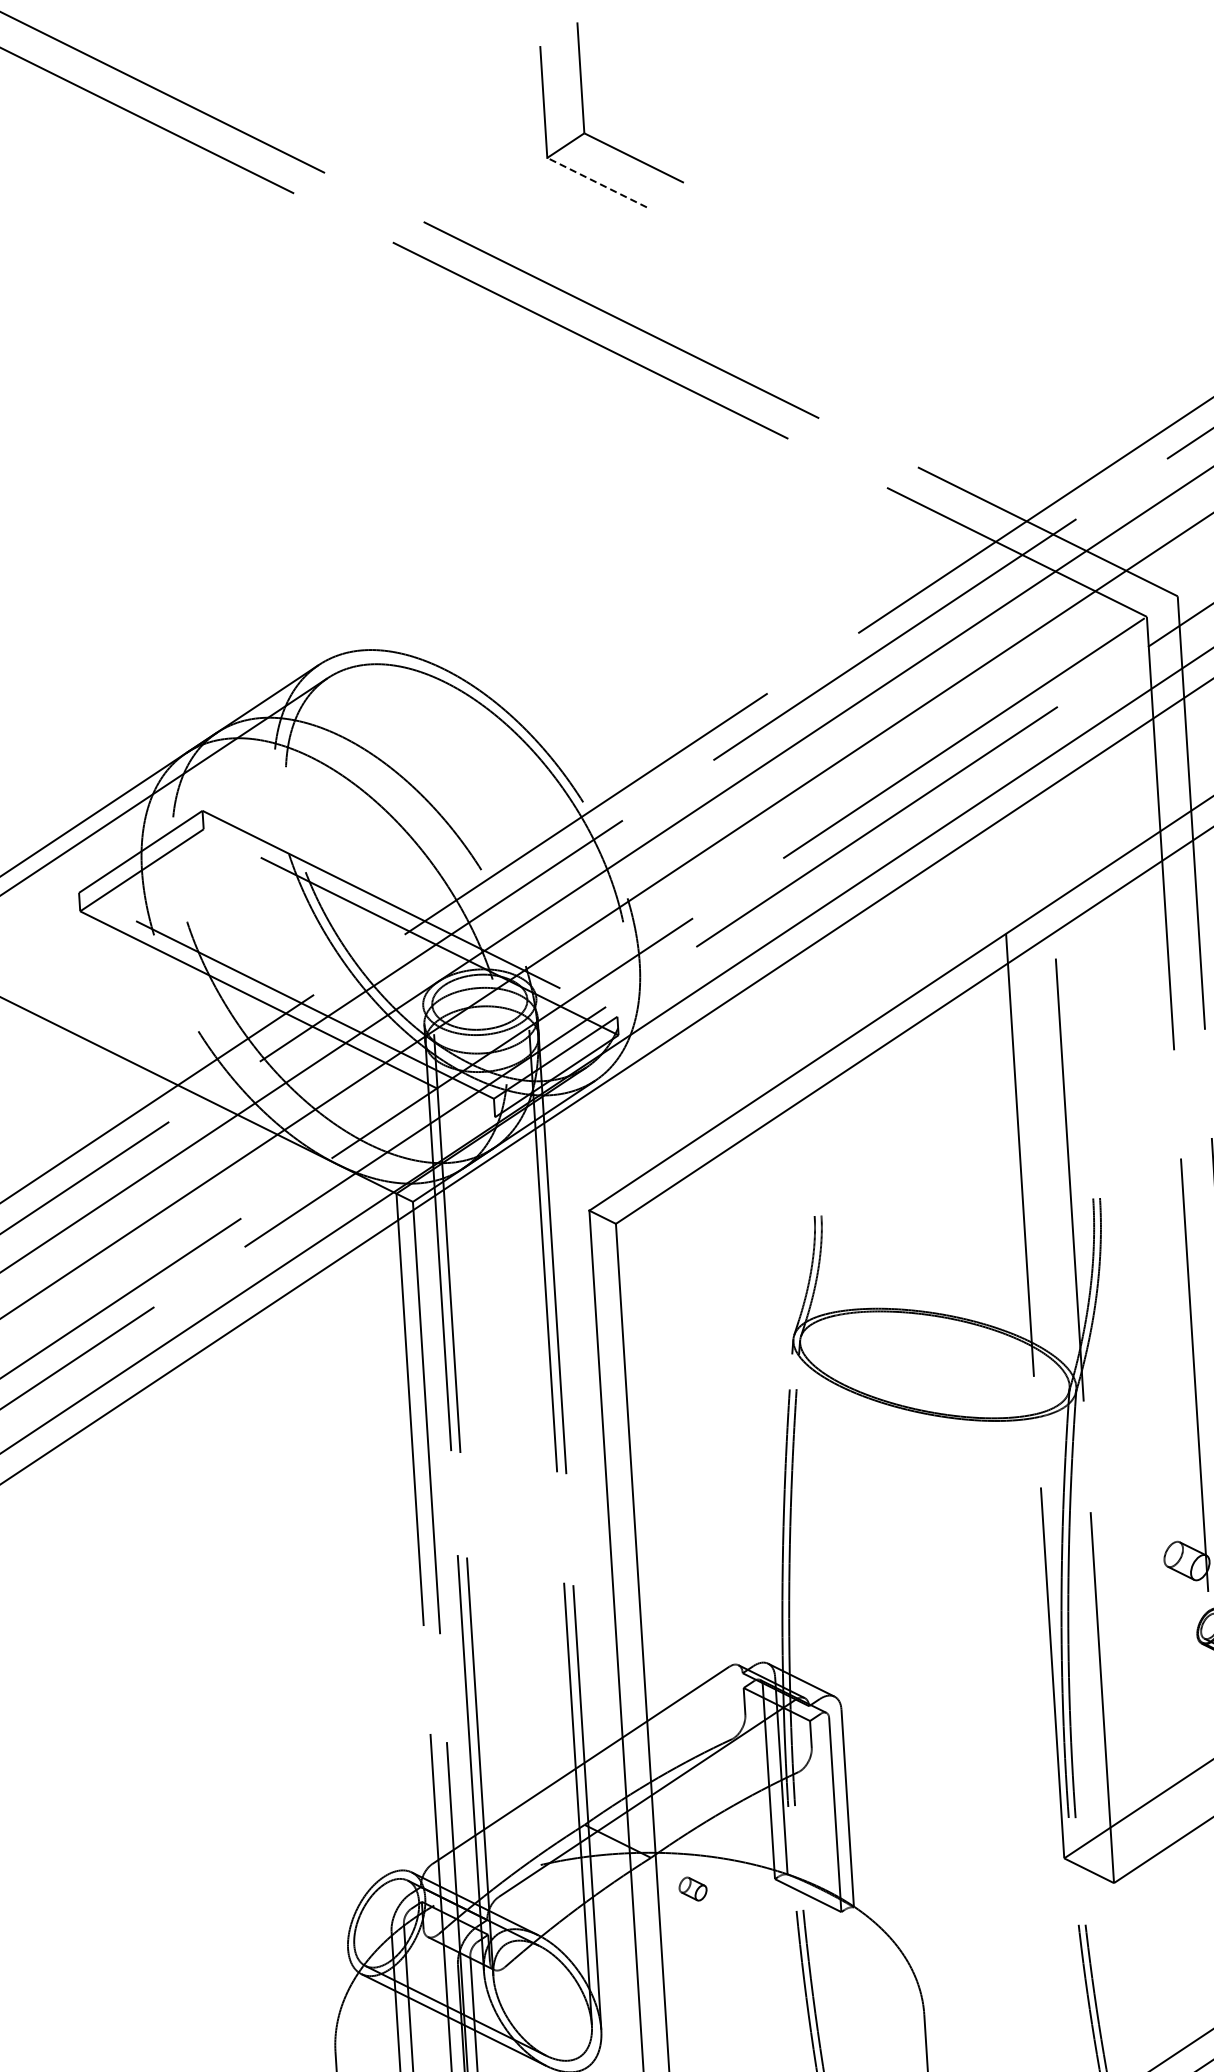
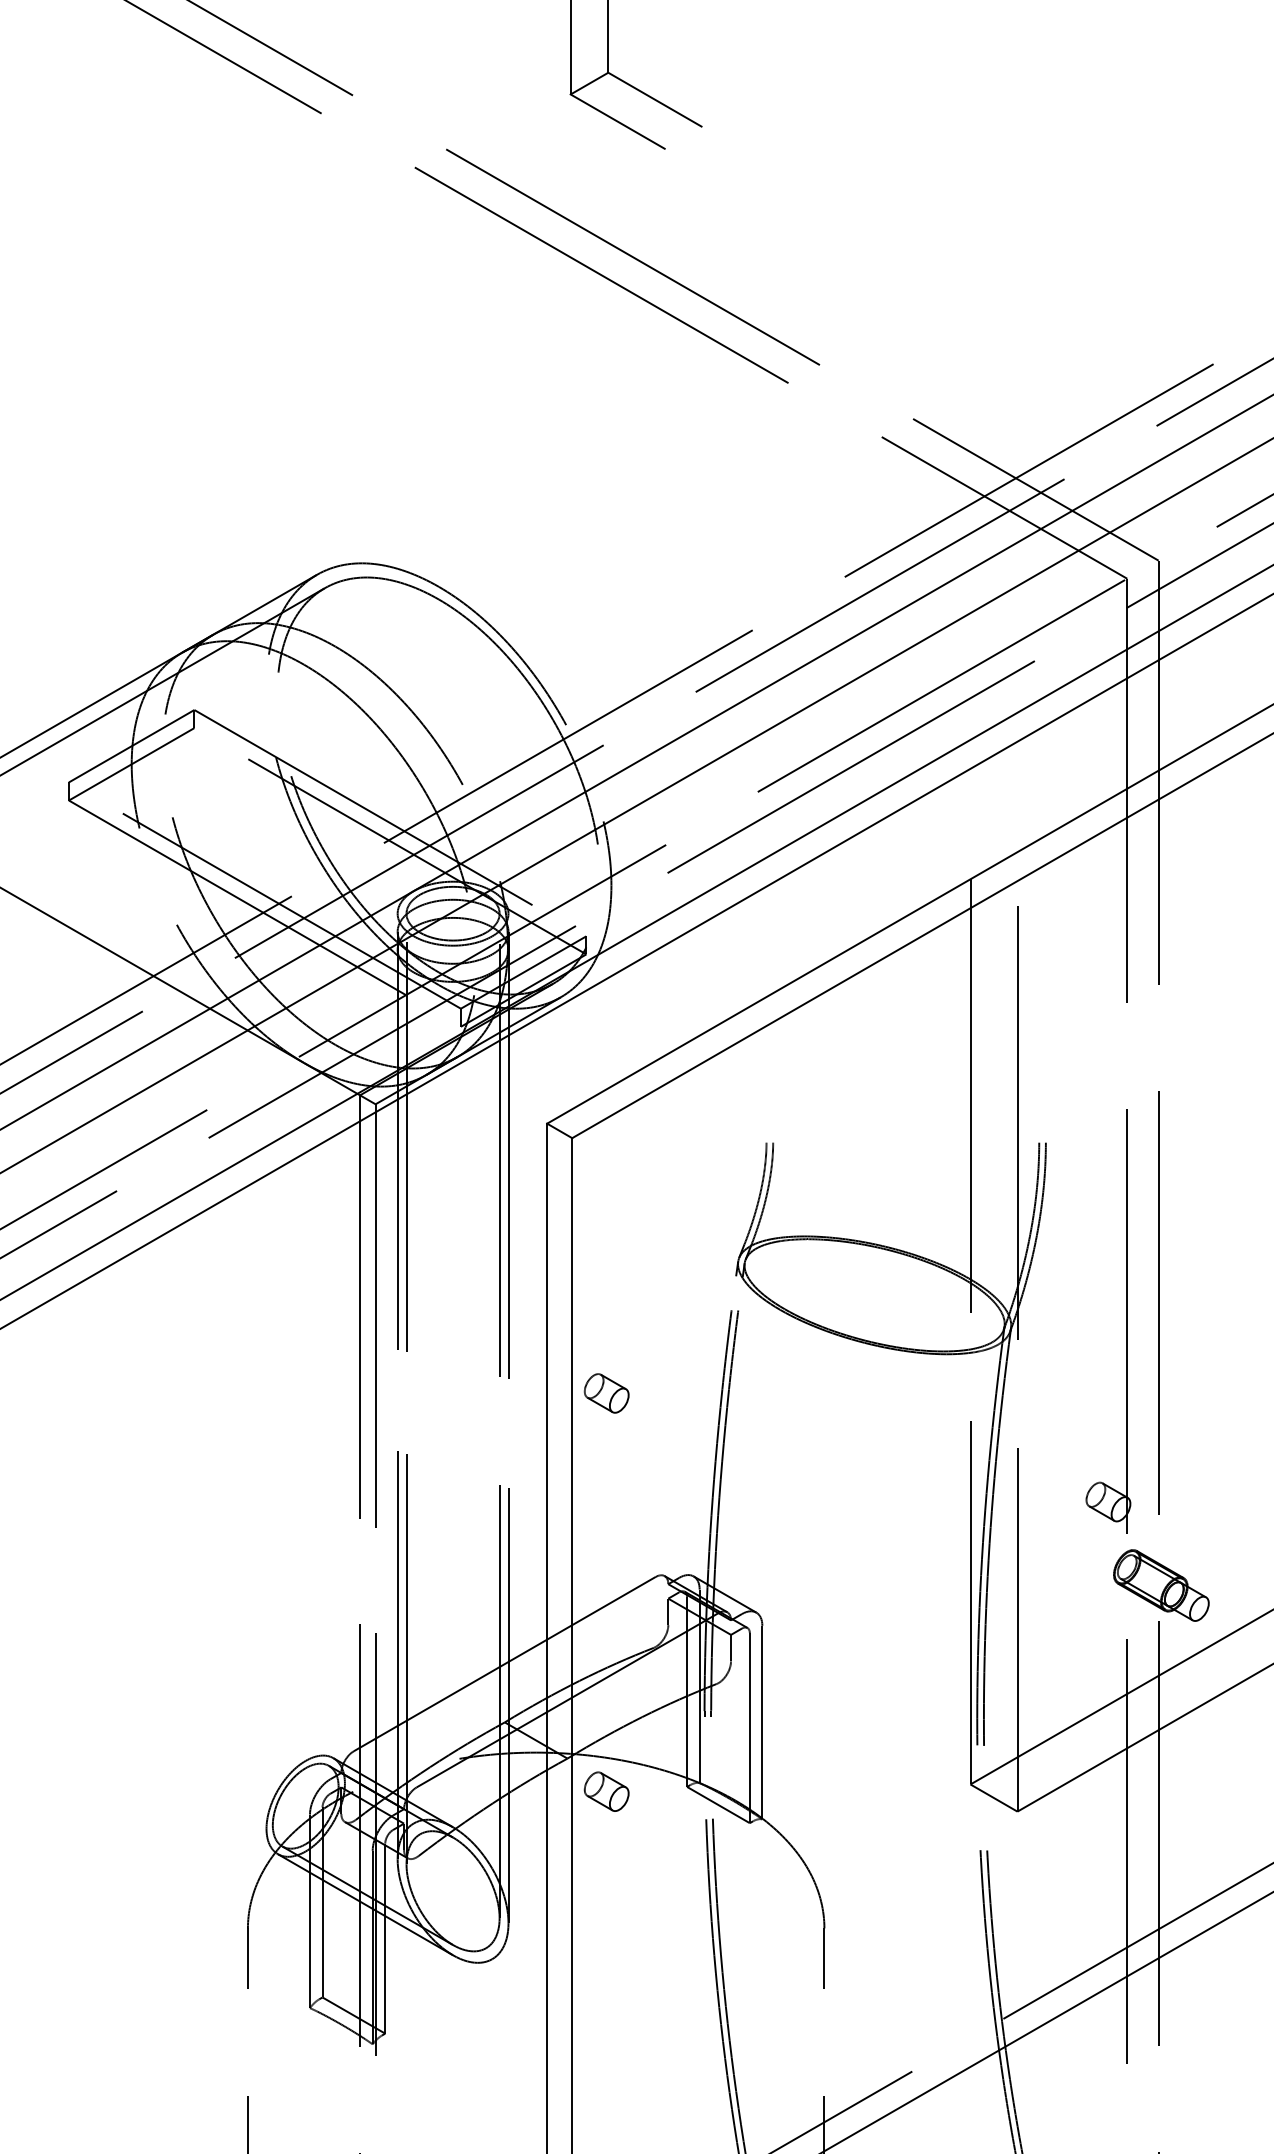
line: (596, 182) -> (617, 121), dashed -> solid
part: (667, 1482) -> (606, 1393), added
part: (692, 1888) -> (606, 1791), size x1.67

